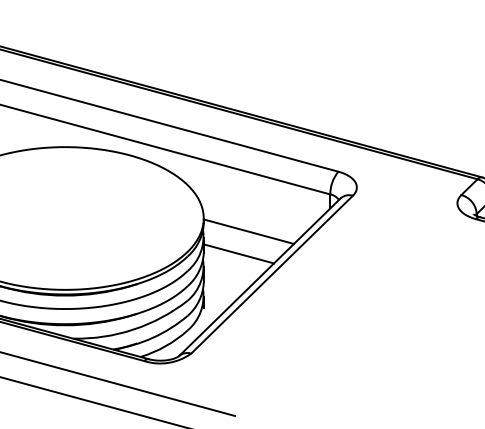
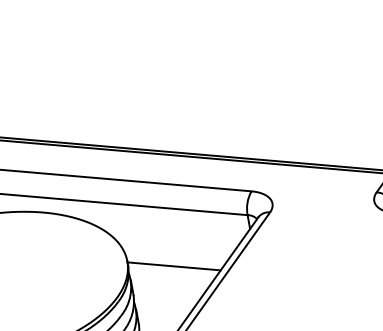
line: (238, 253) -> (167, 289), removed

